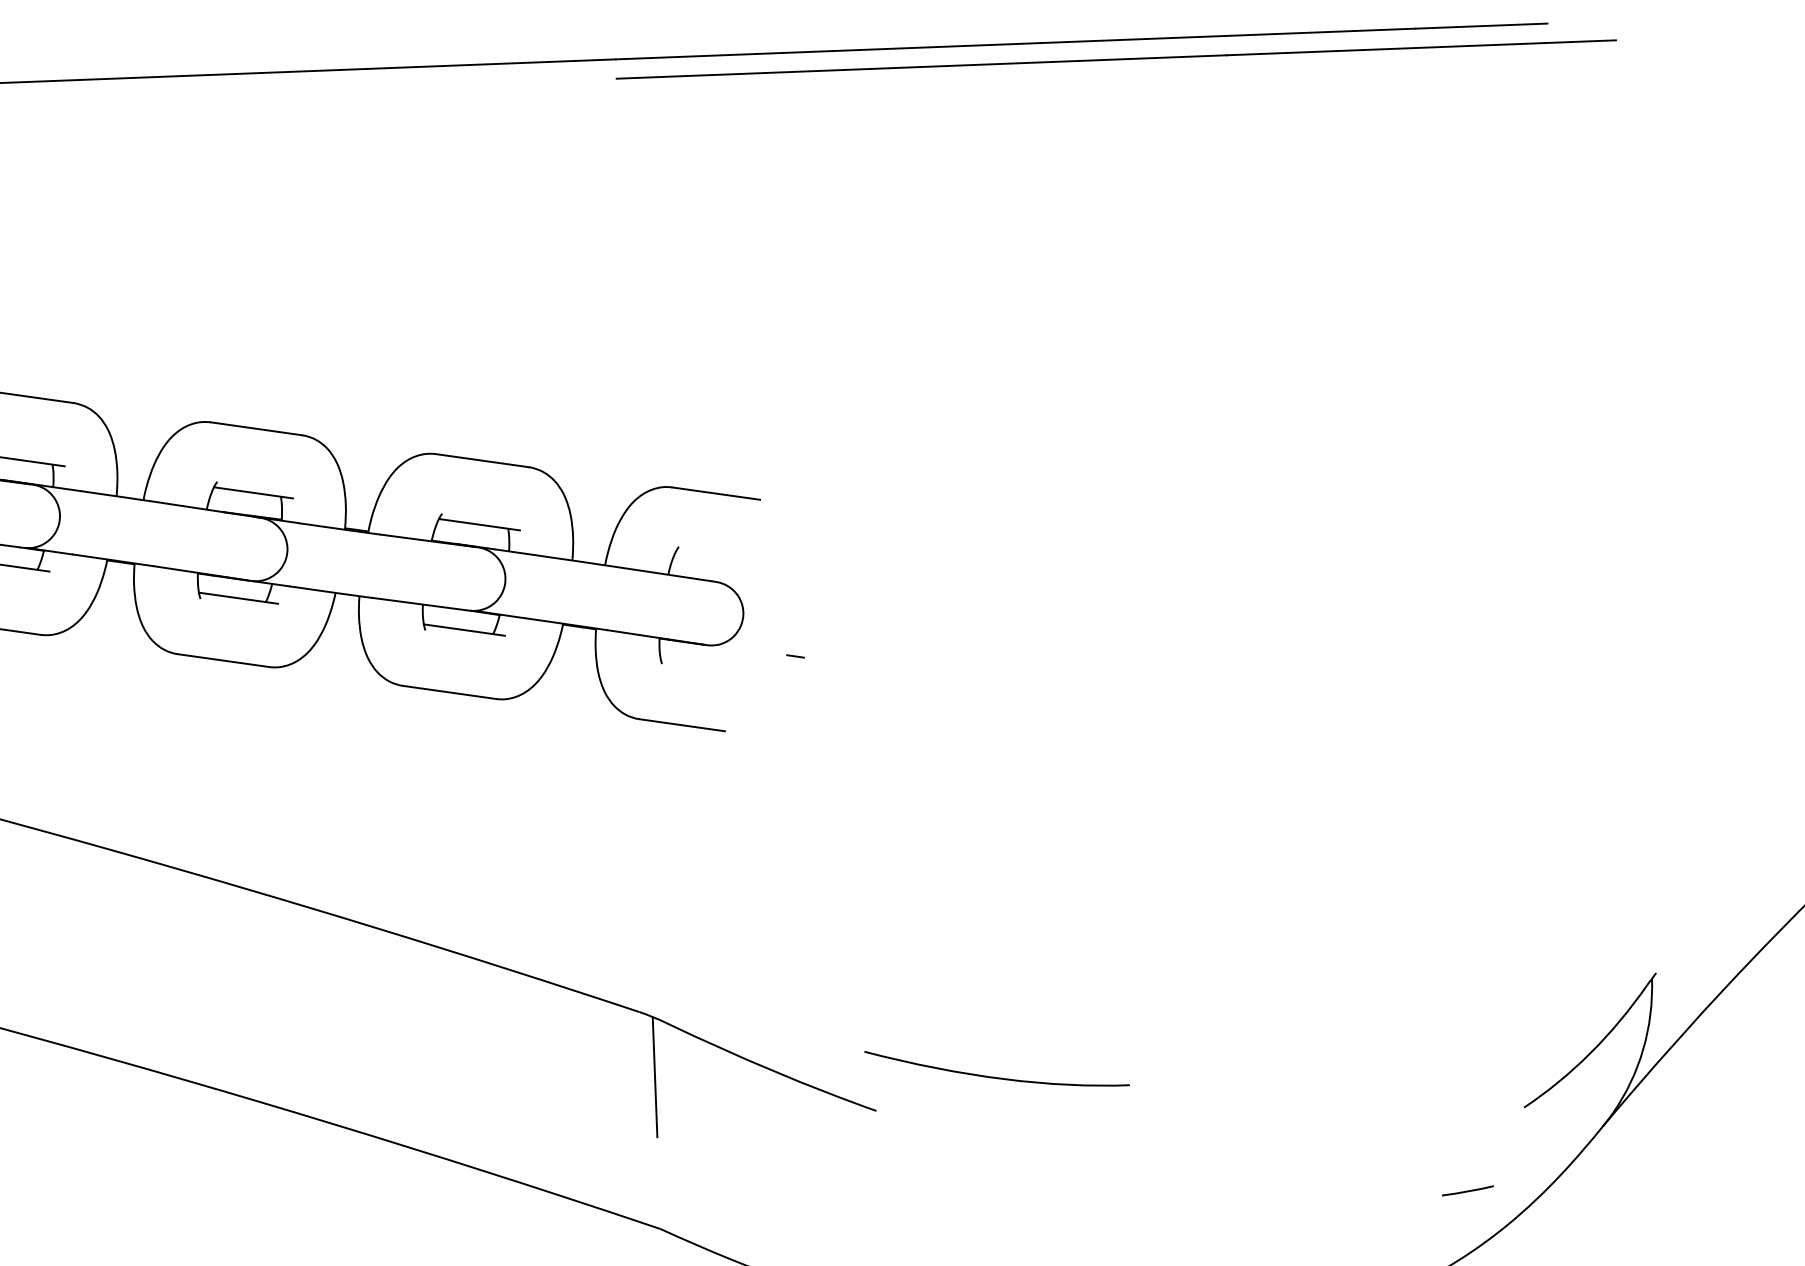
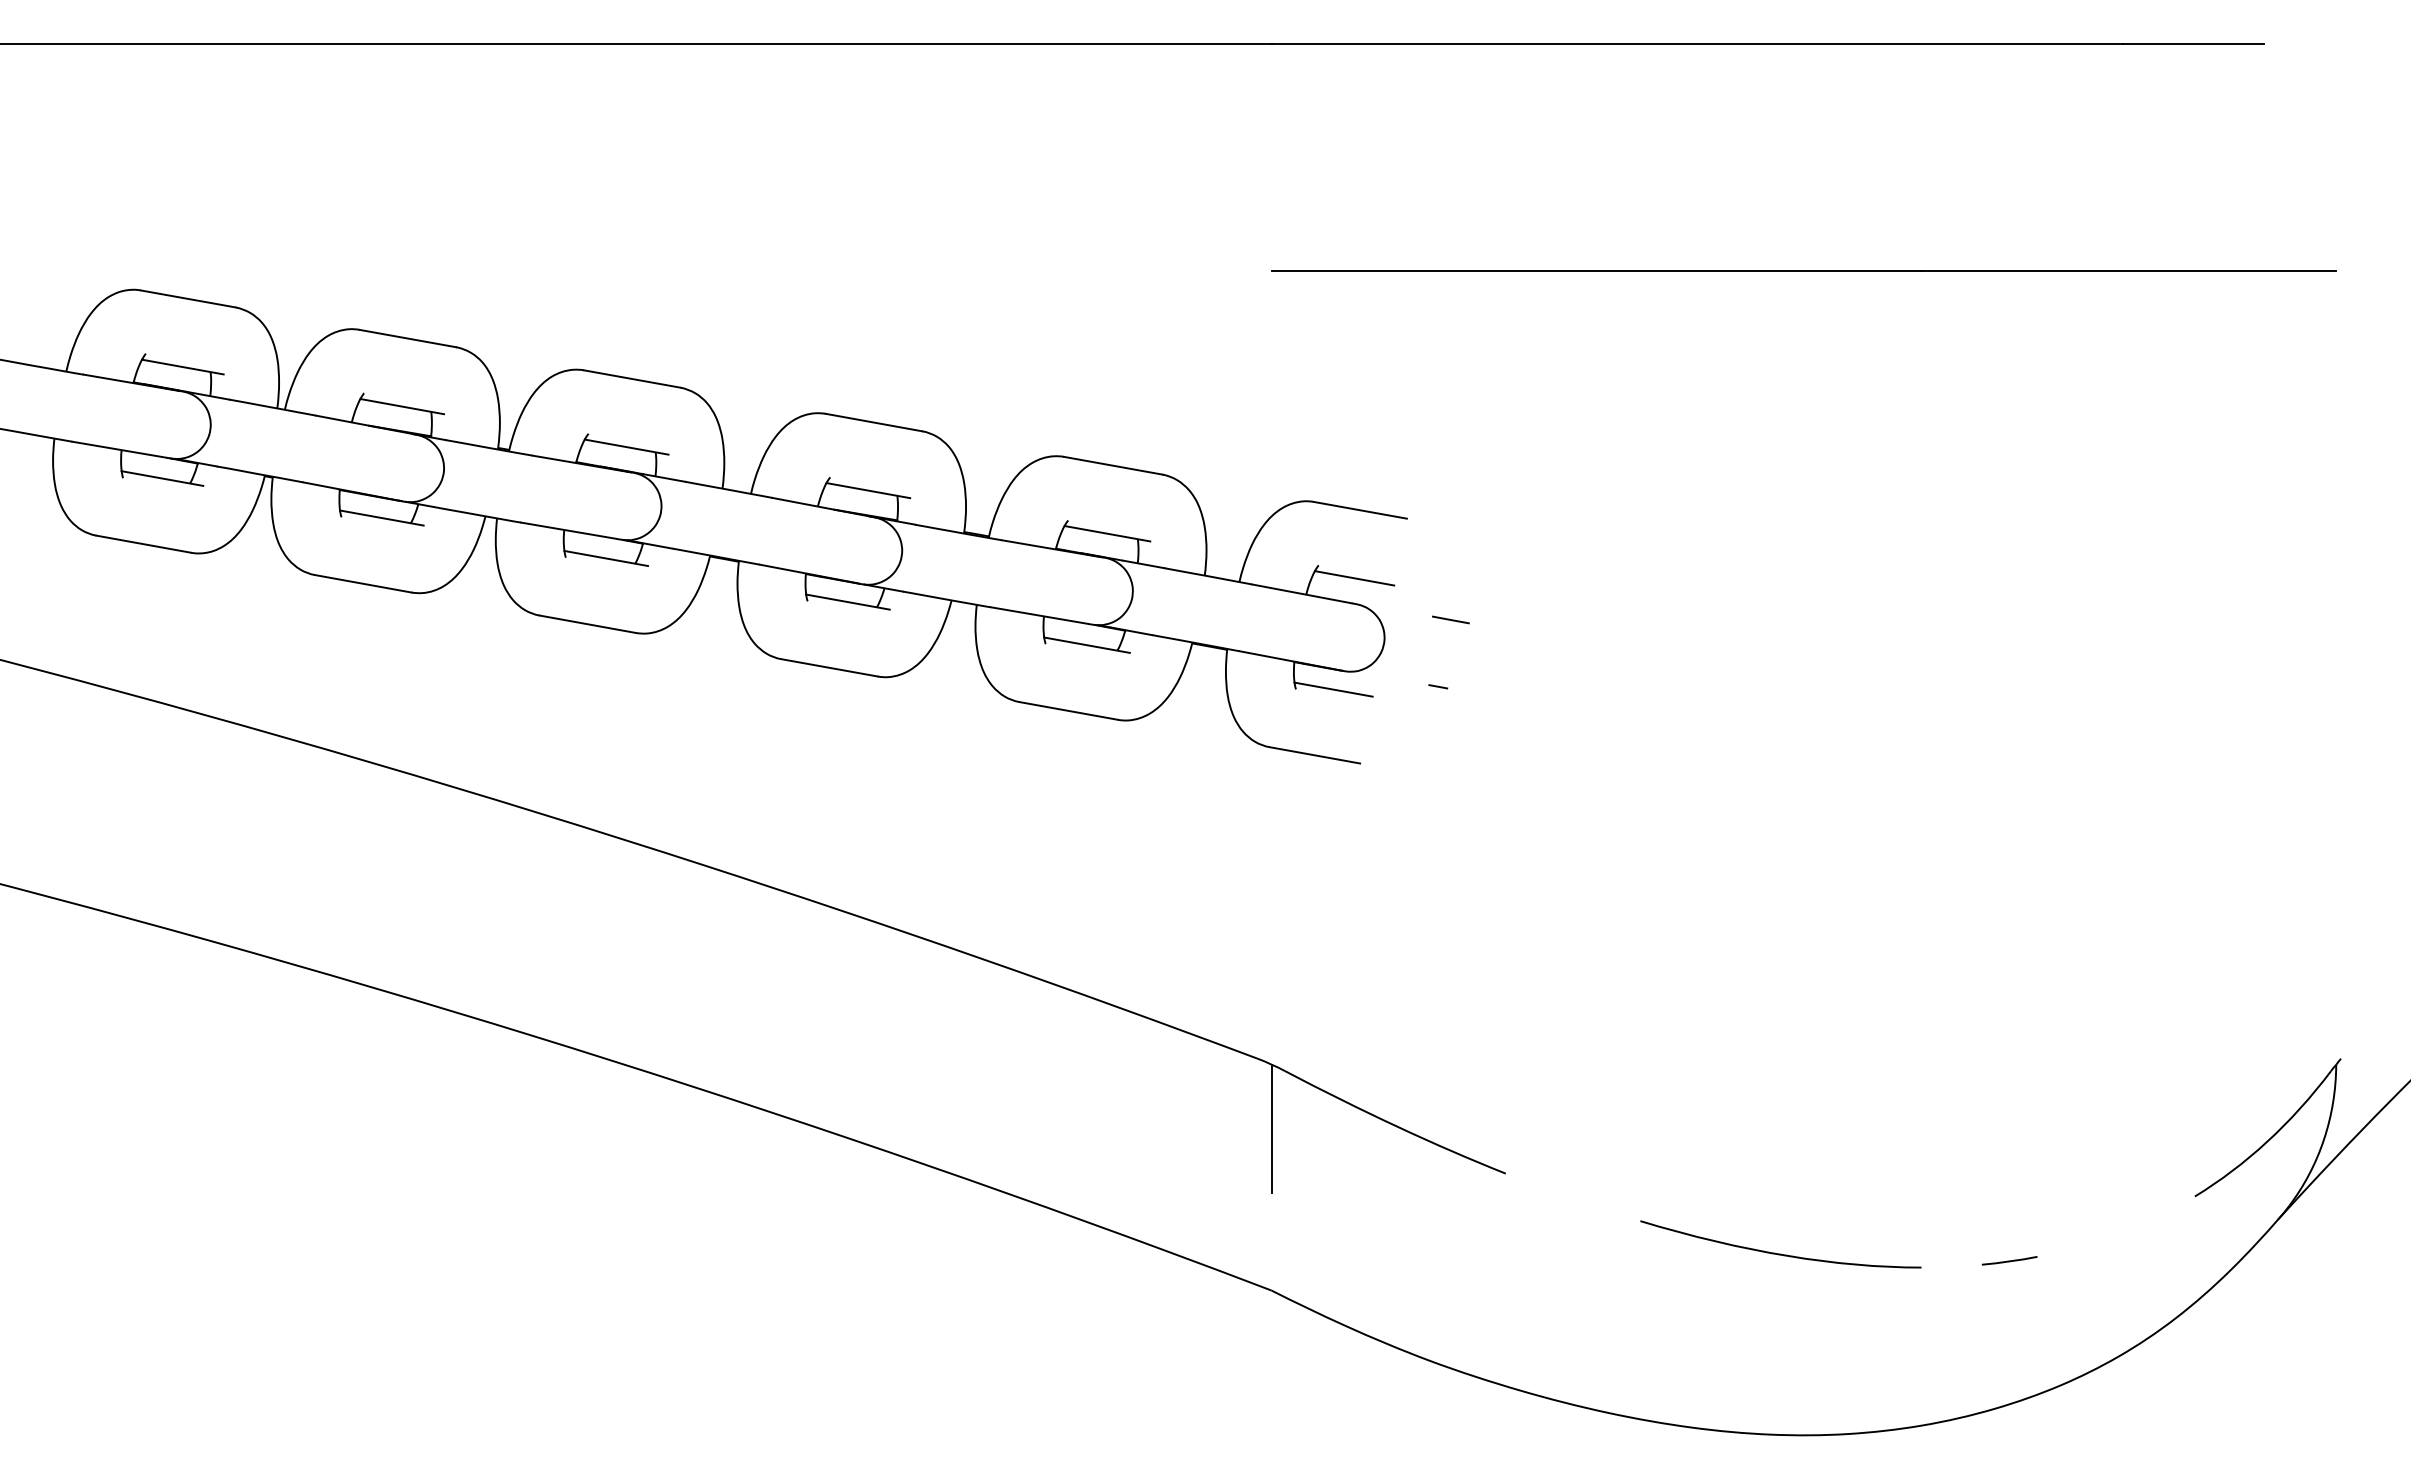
line: (1115, 59) -> (1803, 270), moved
line: (713, 557) -> (1354, 578), added
line: (804, 592) -> (1450, 619), added
line: (697, 662) -> (1333, 689), added
curve: (997, 1077) -> (1780, 1253), moved
line: (1467, 1190) -> (2009, 1260), moved

